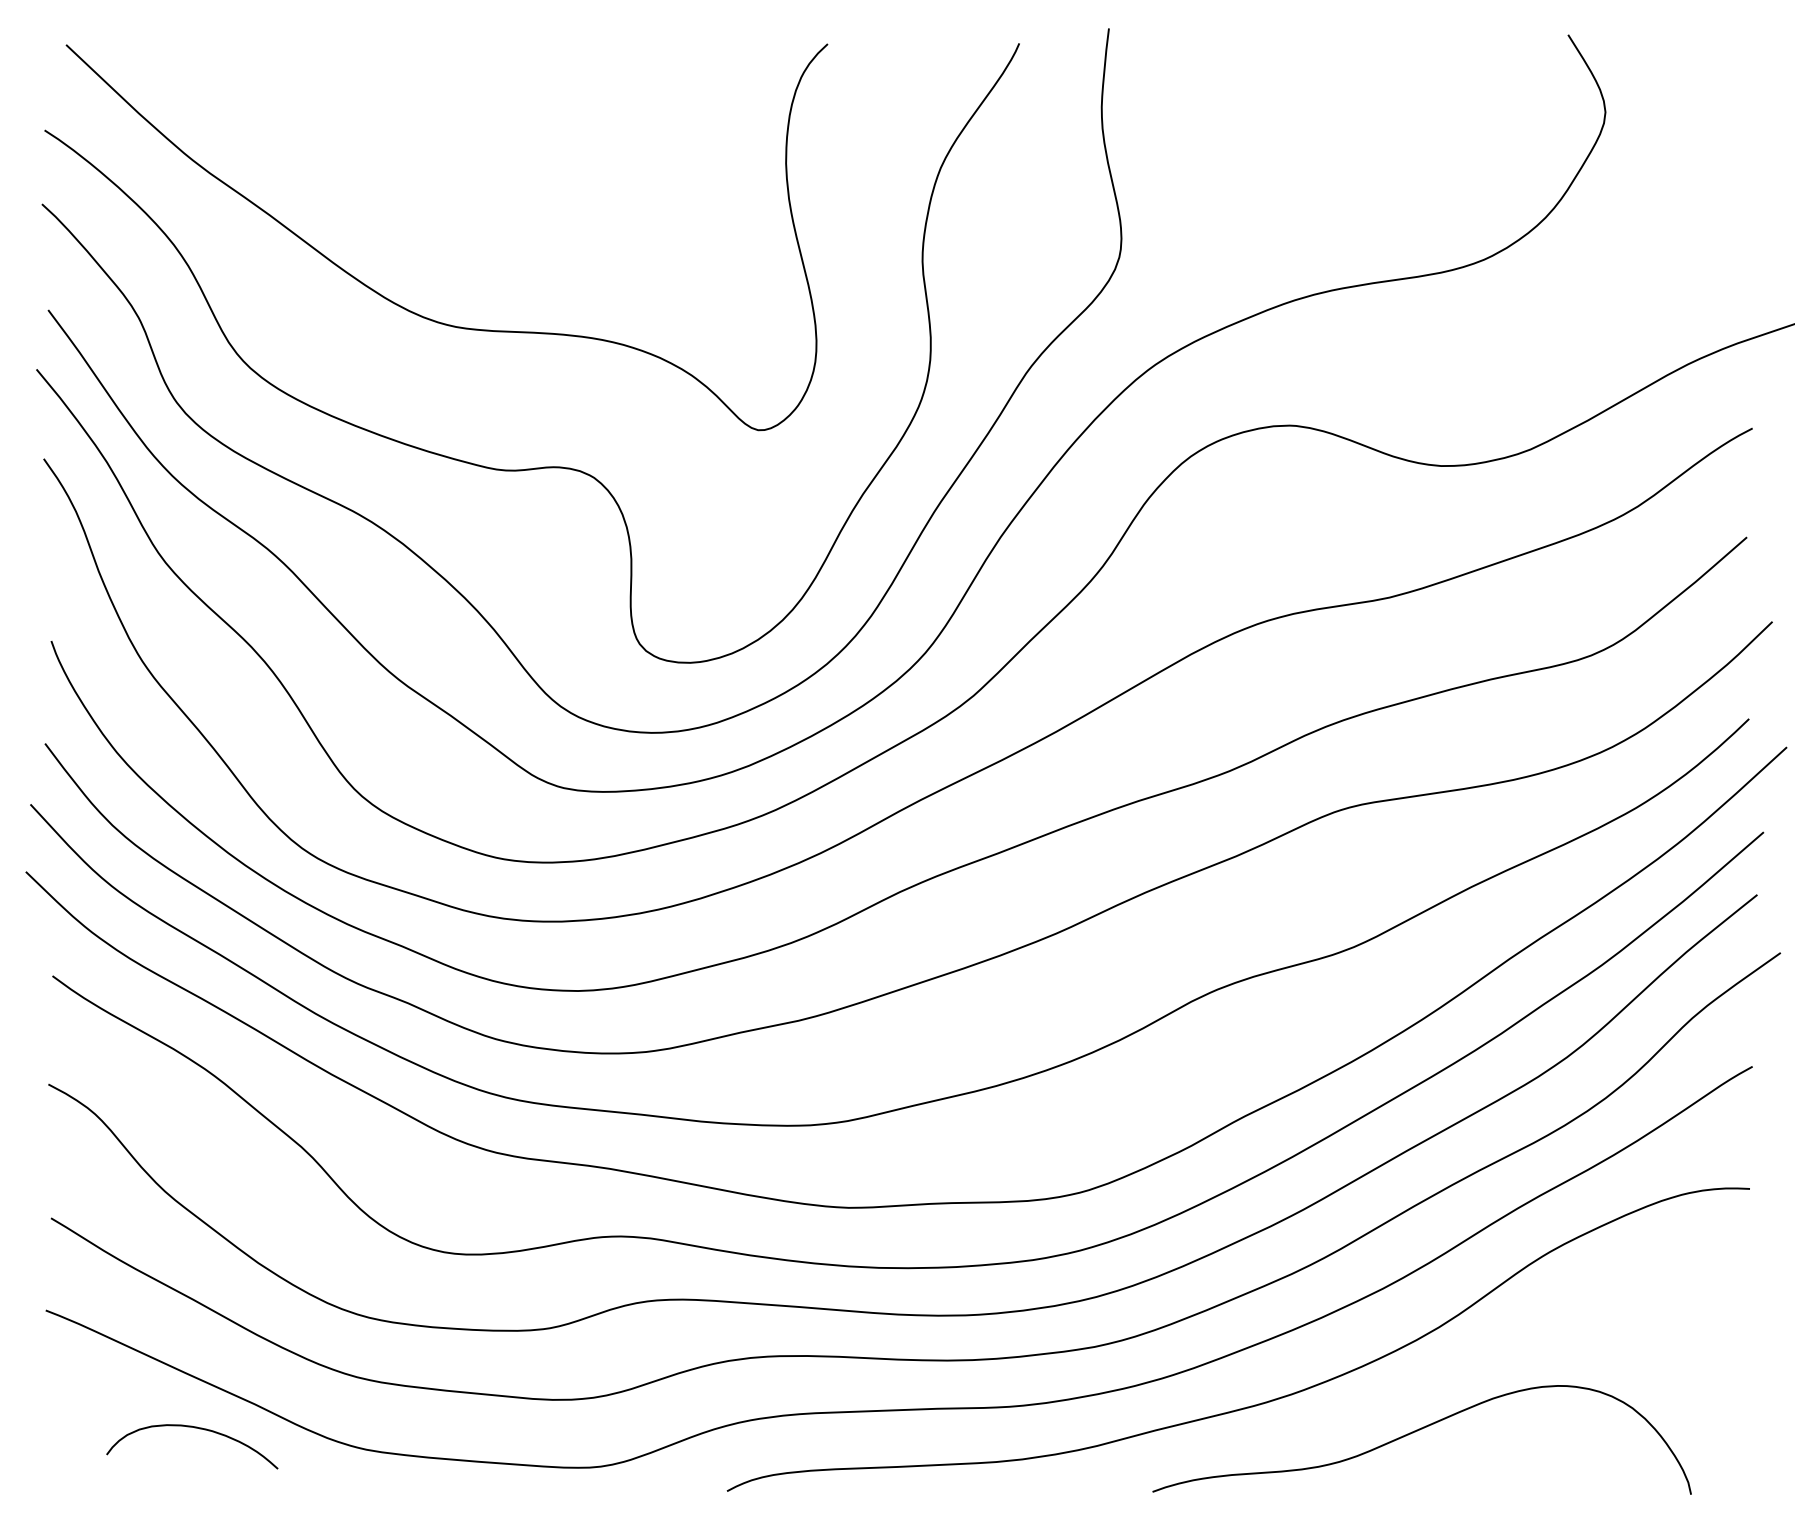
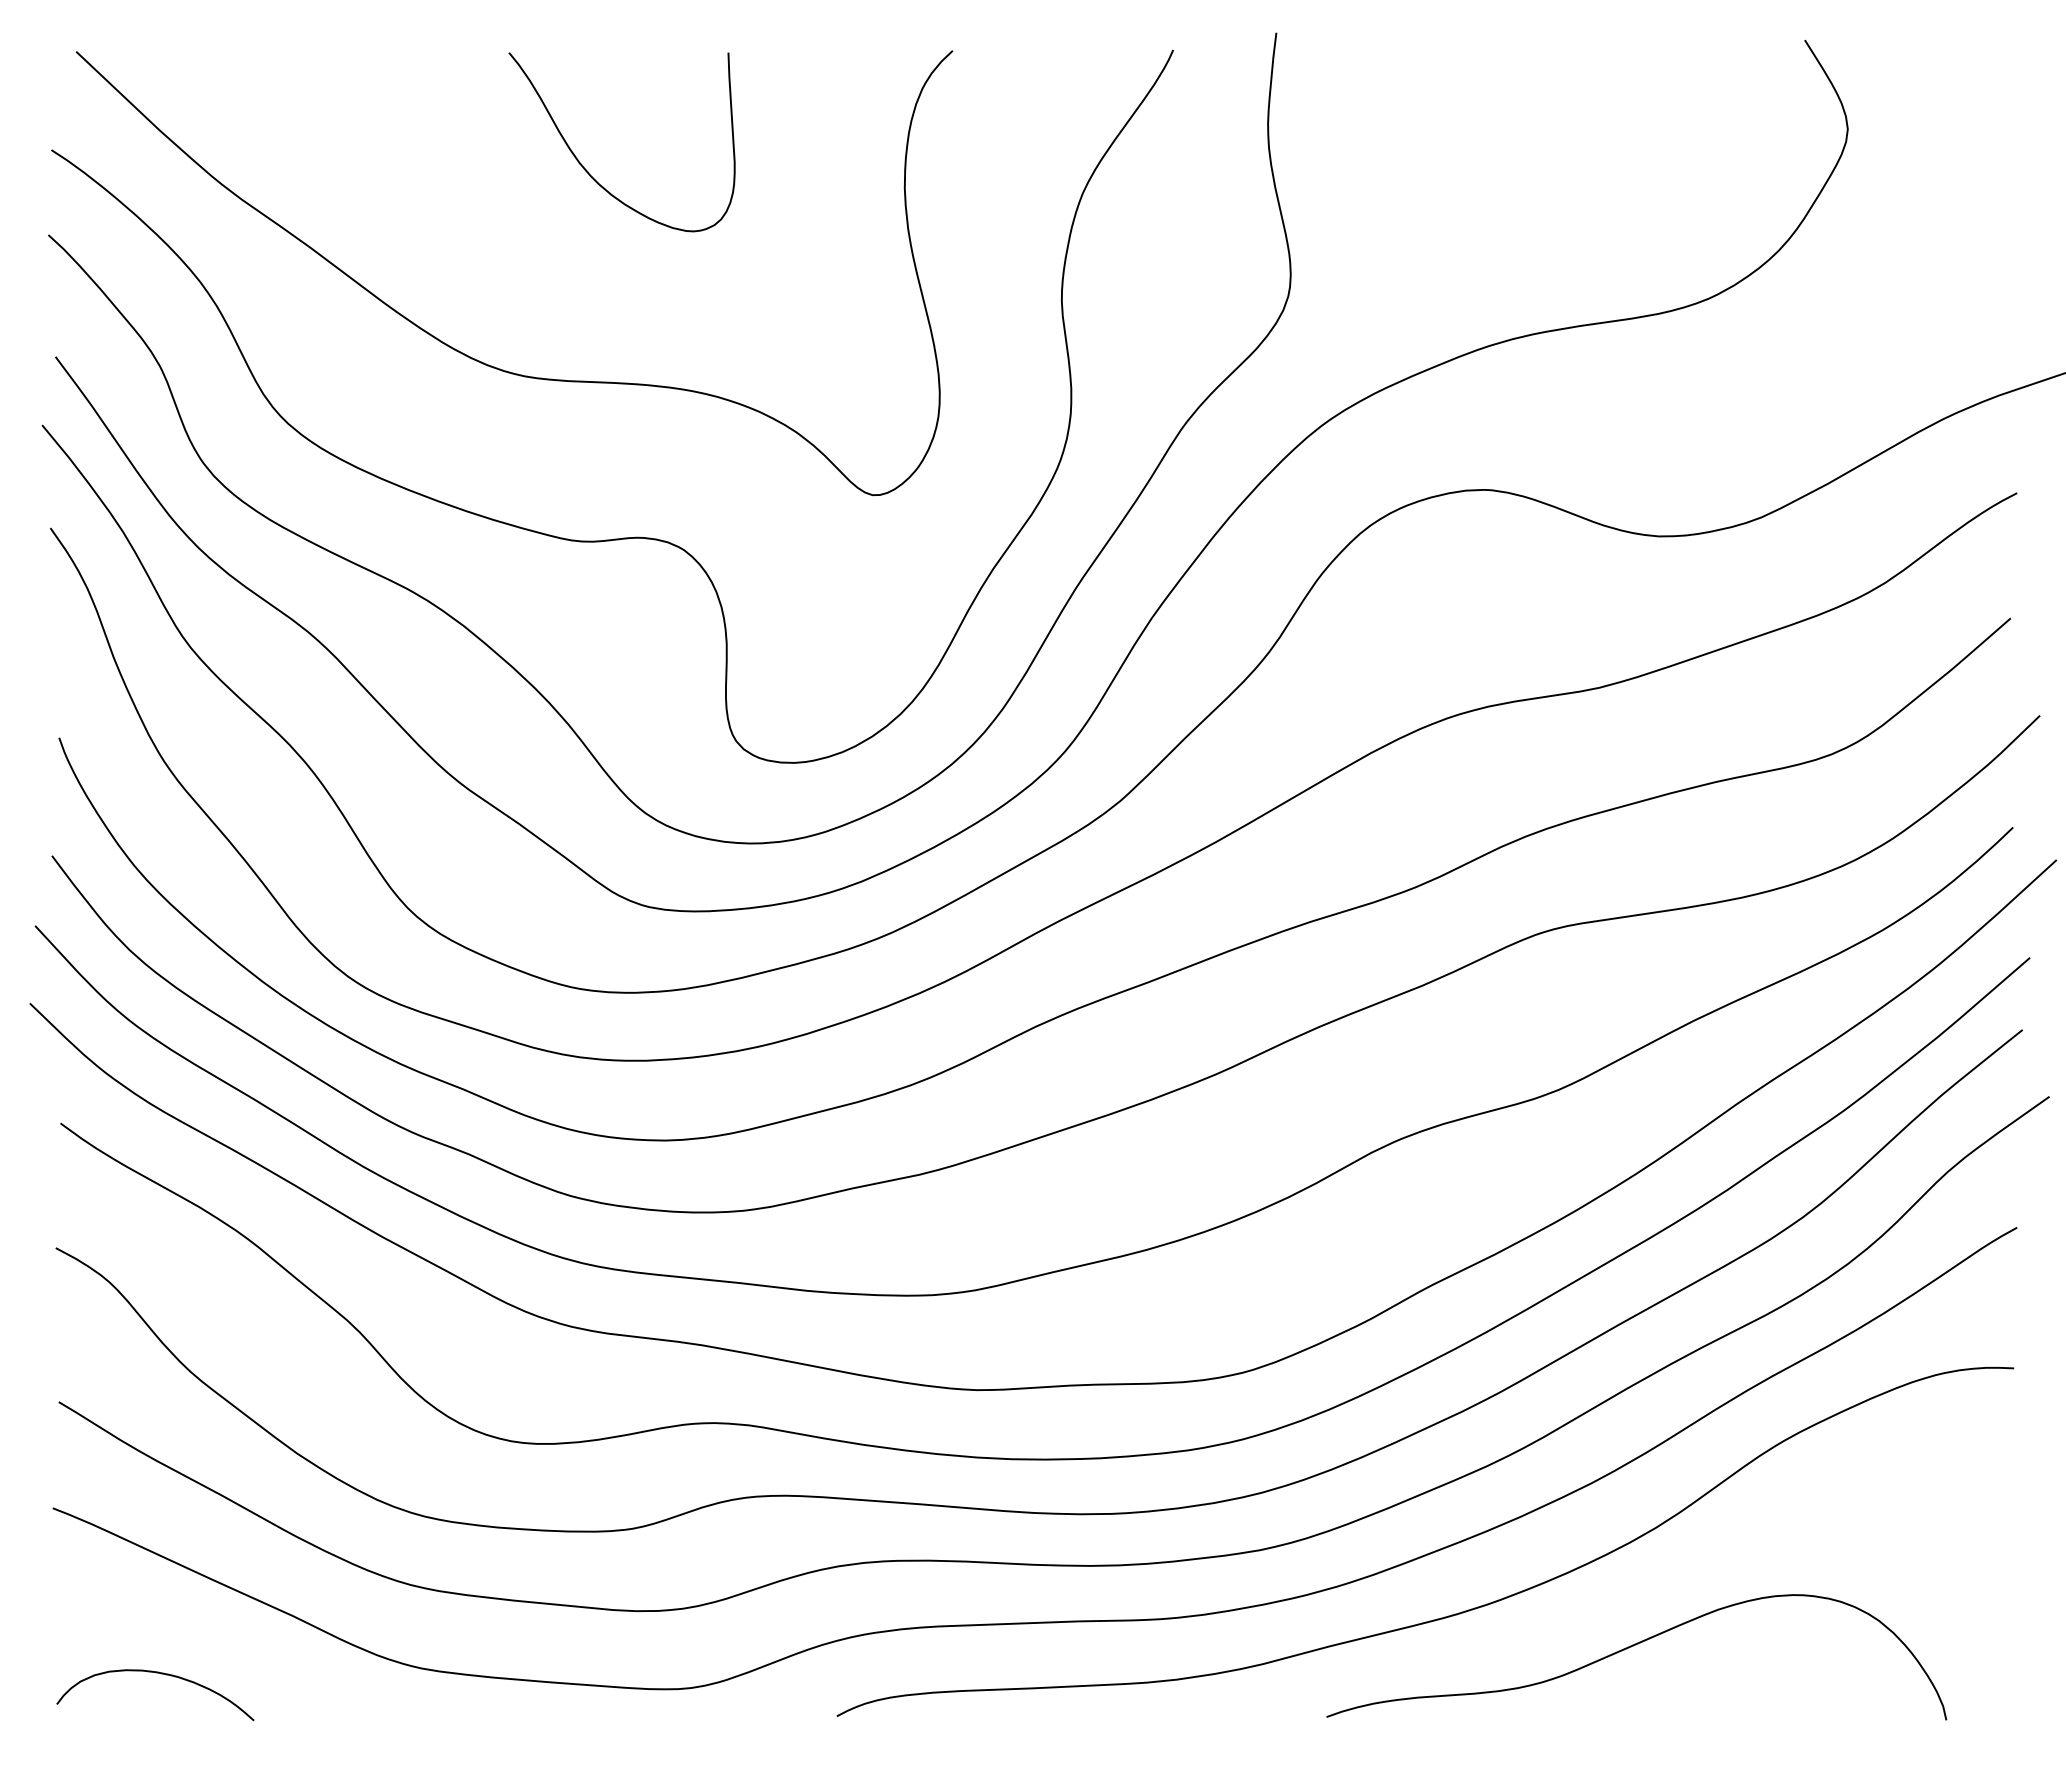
curve: (511, 148) -> (588, 171), added
curve: (197, 1428) -> (161, 1674), moved

